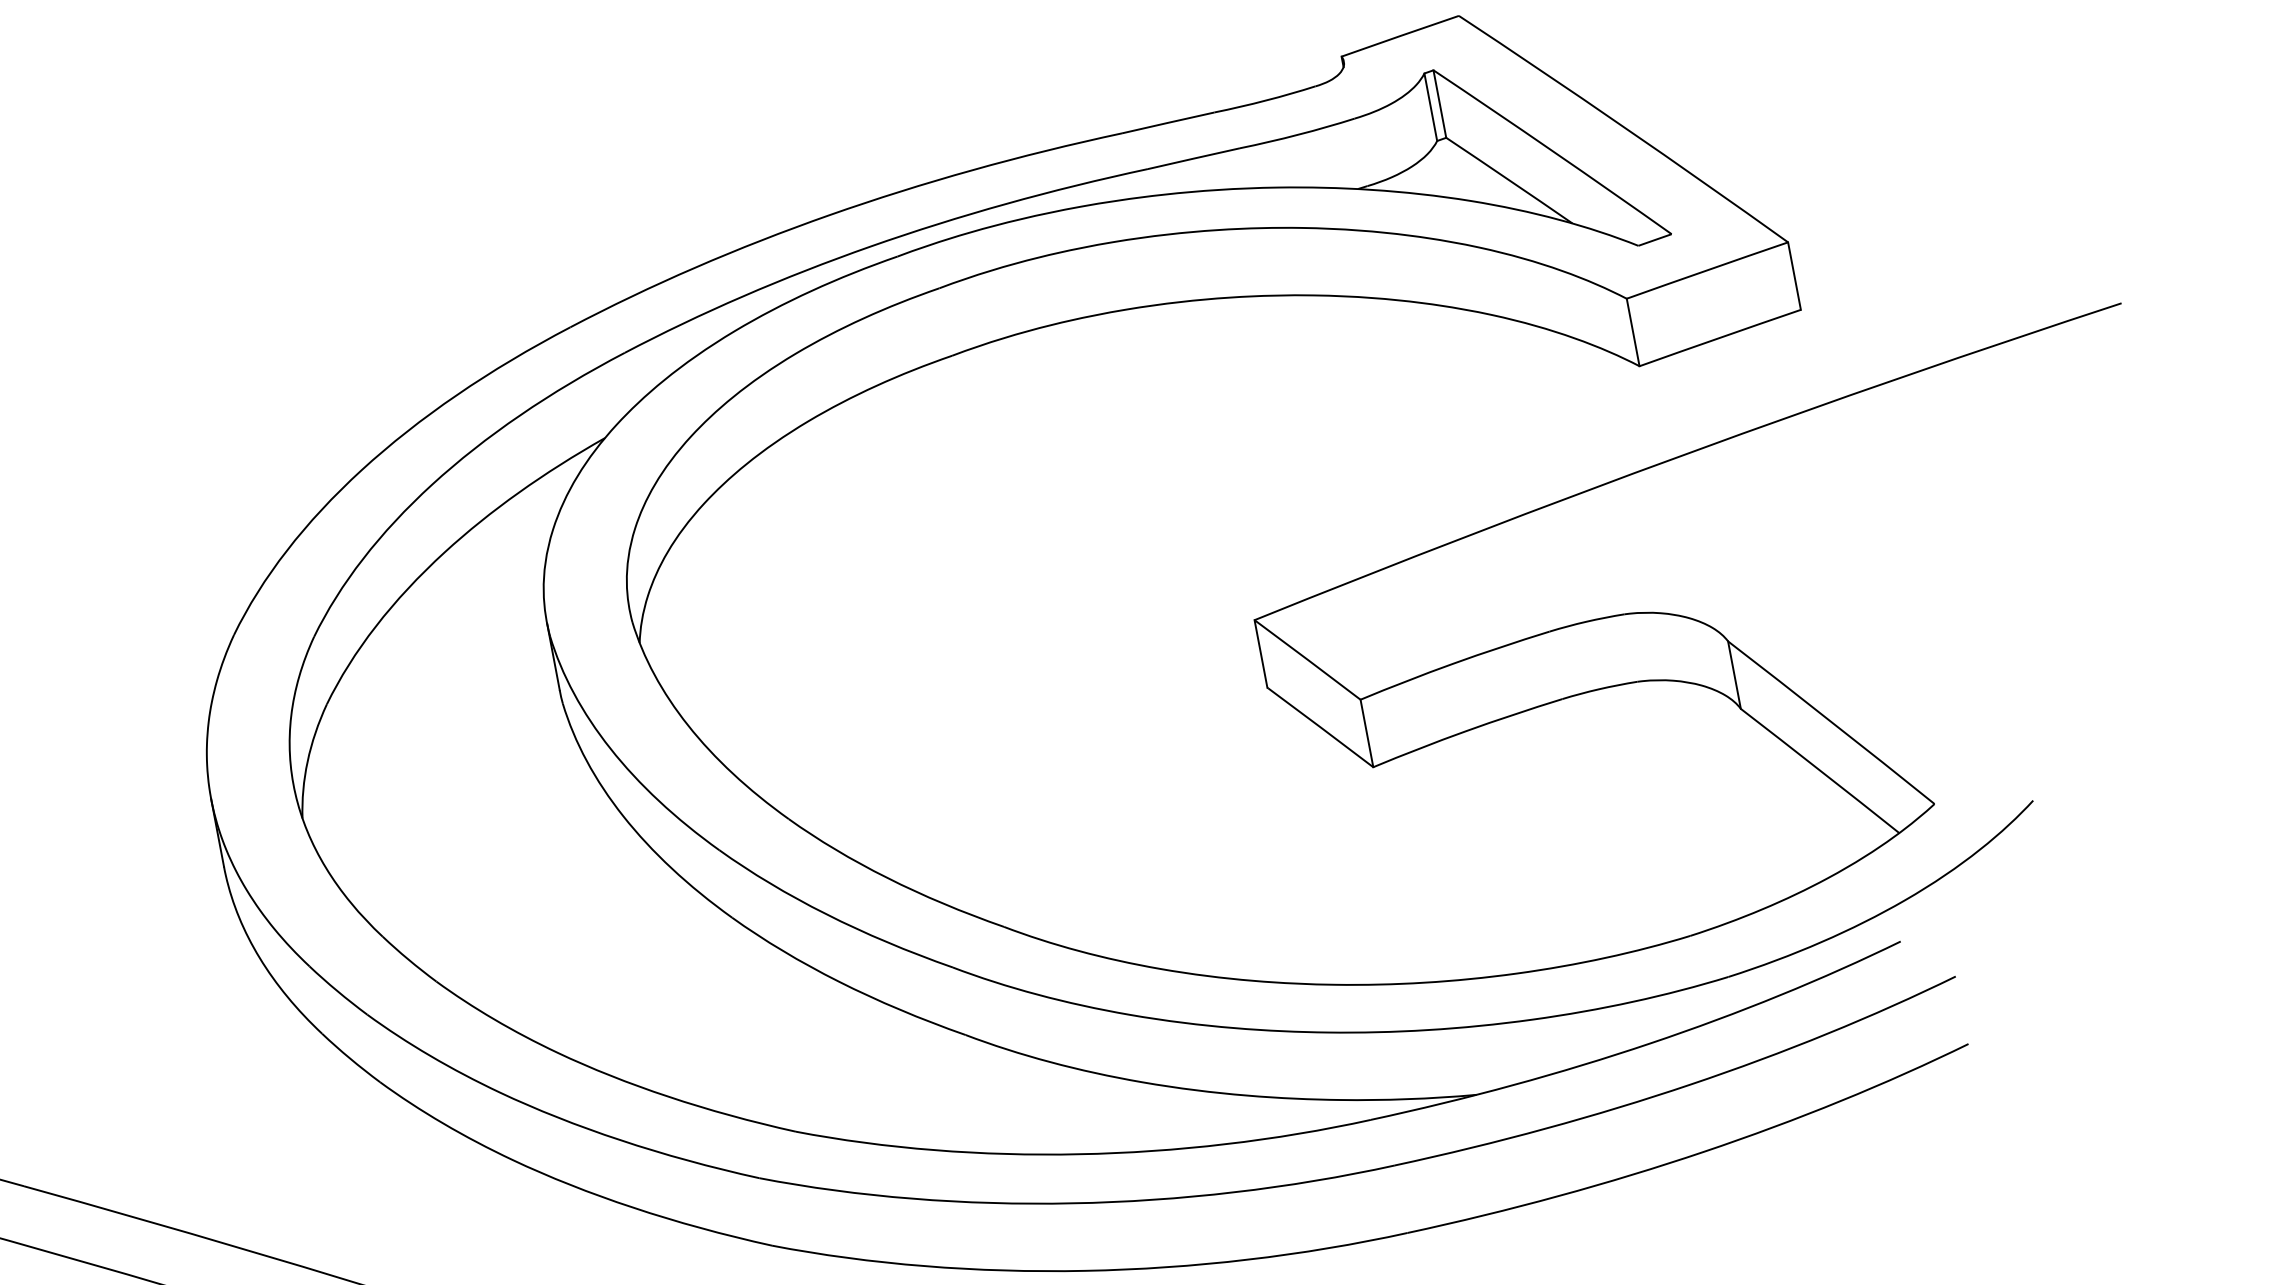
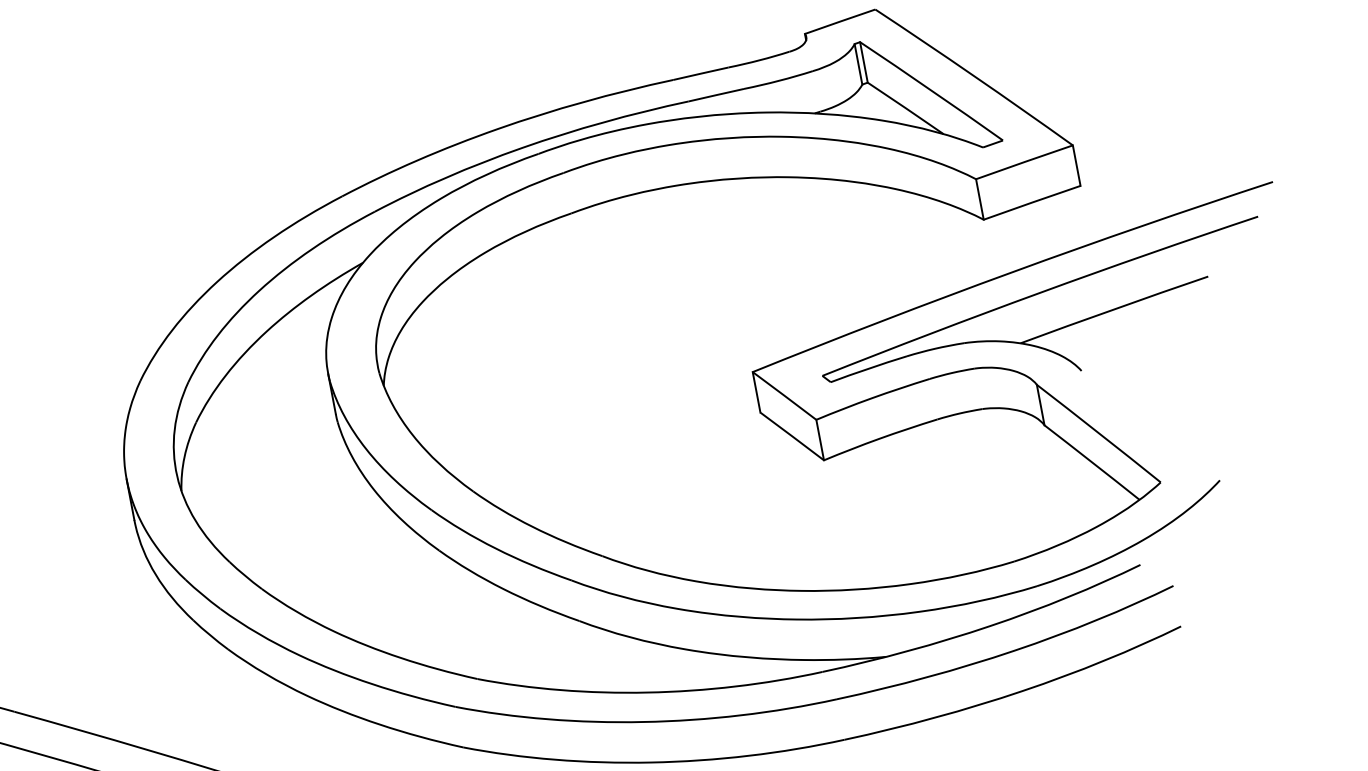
part: (1734, 499) -> (1040, 299), added

